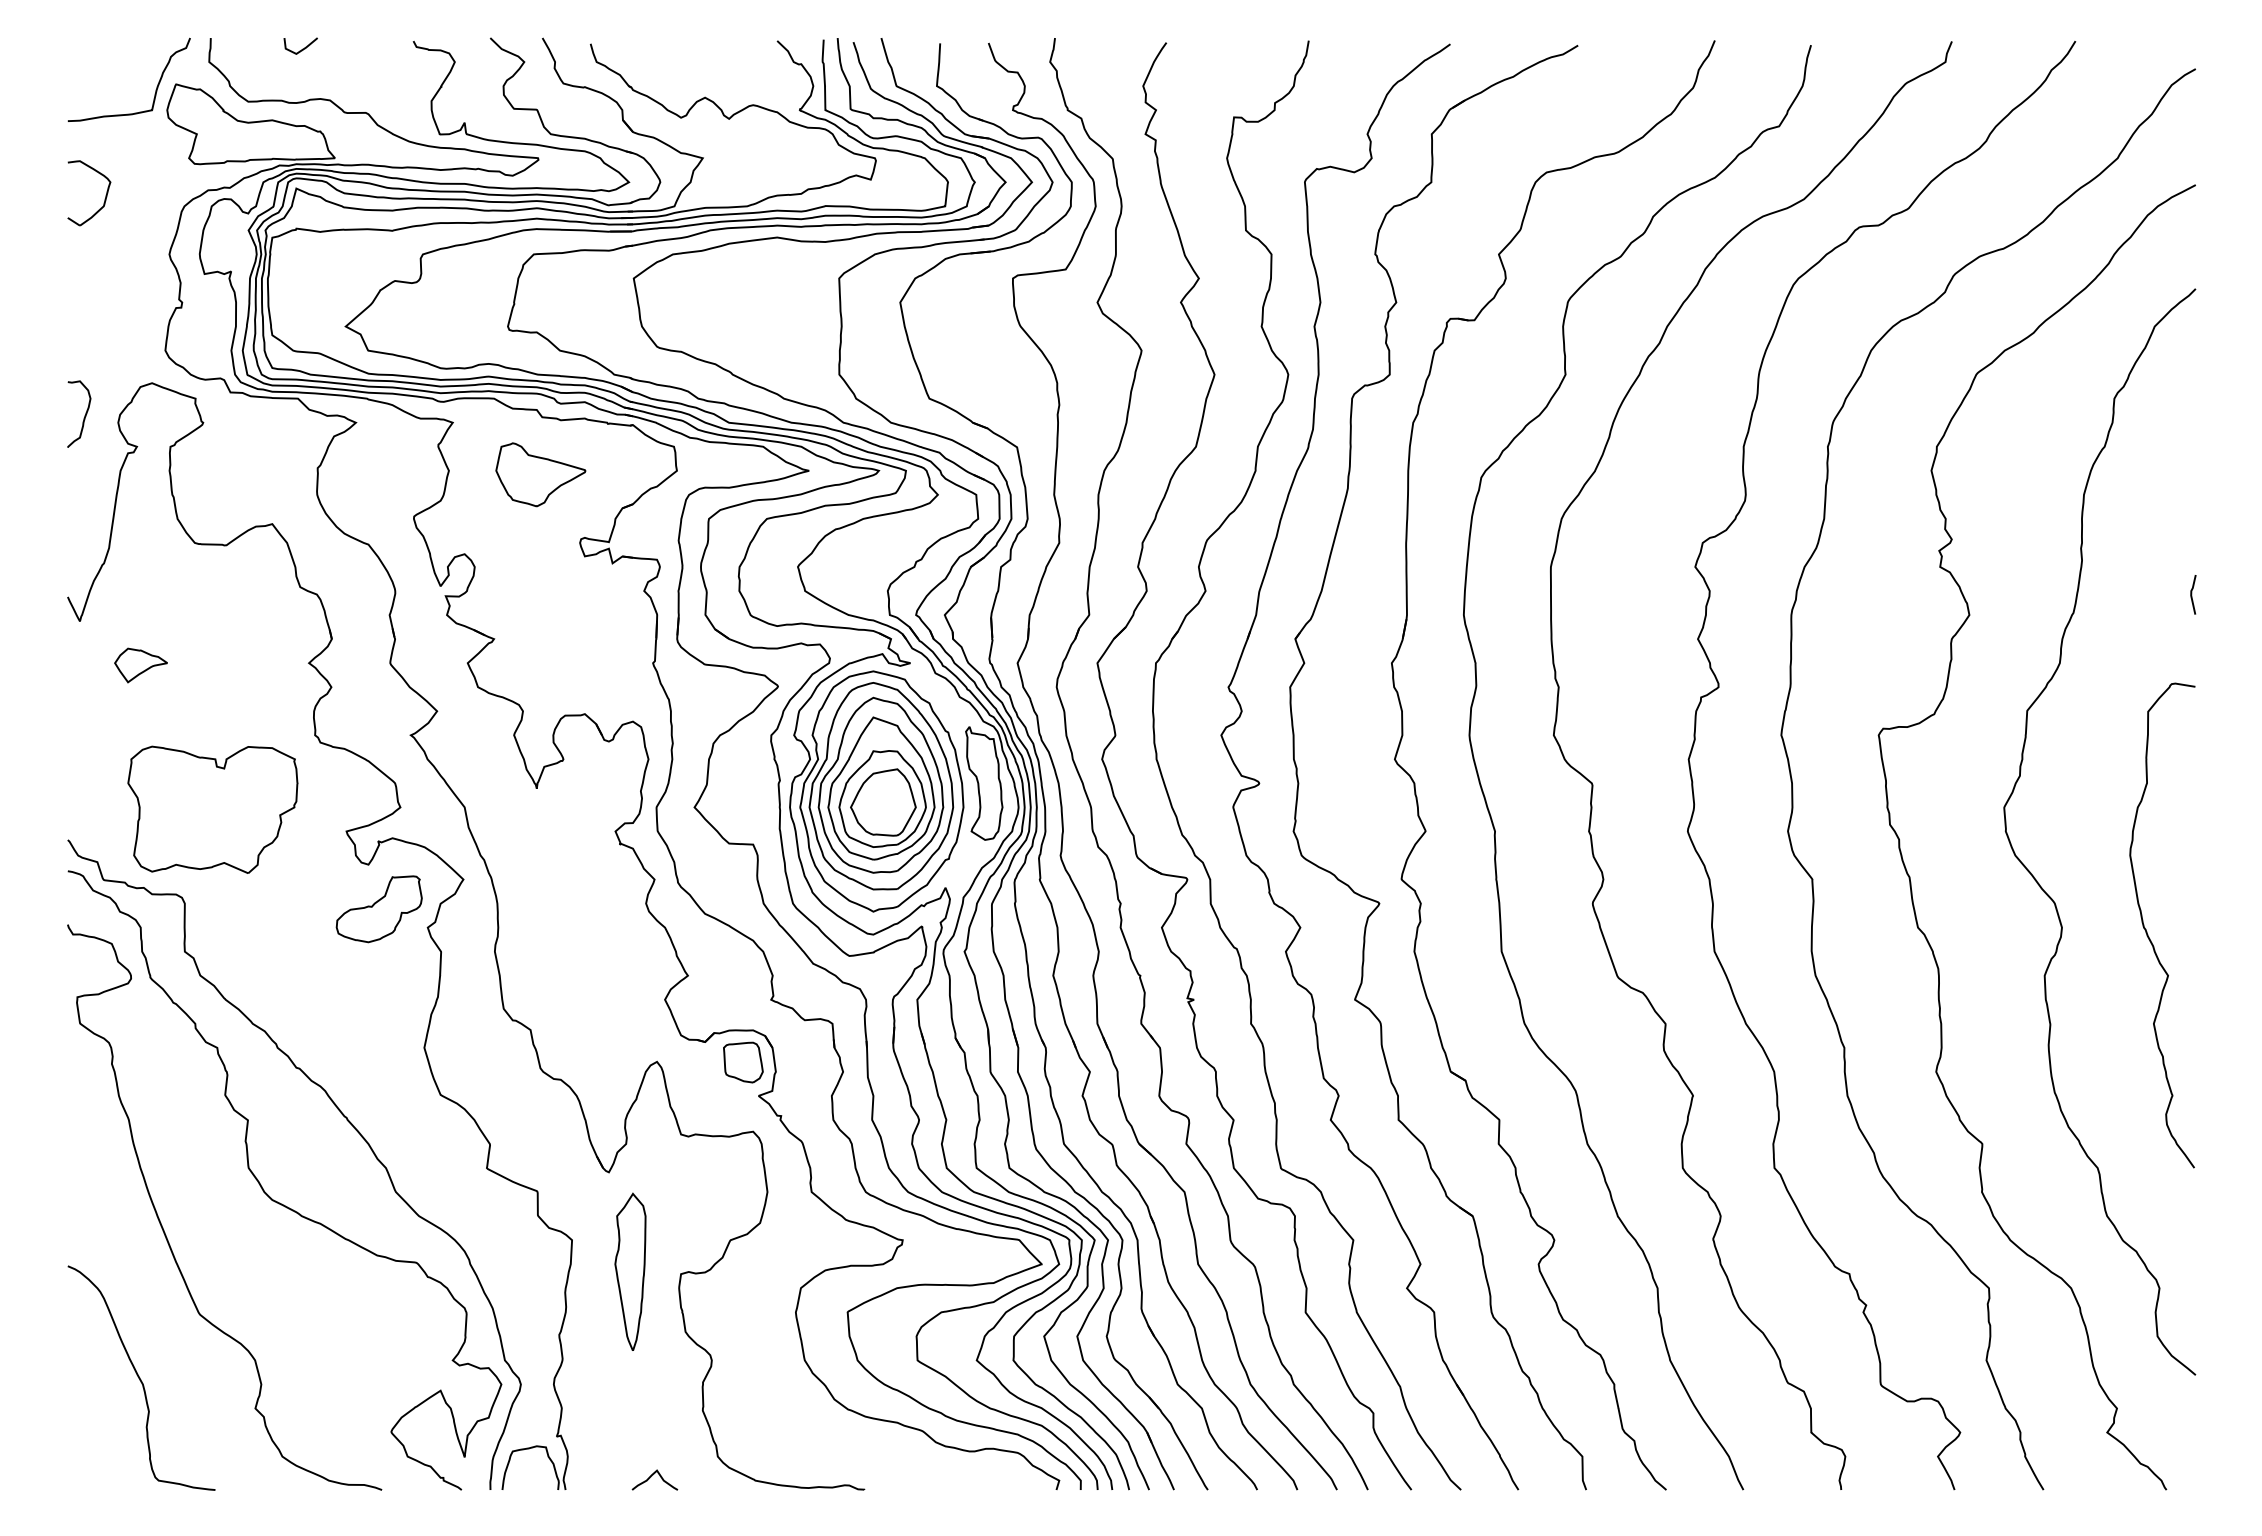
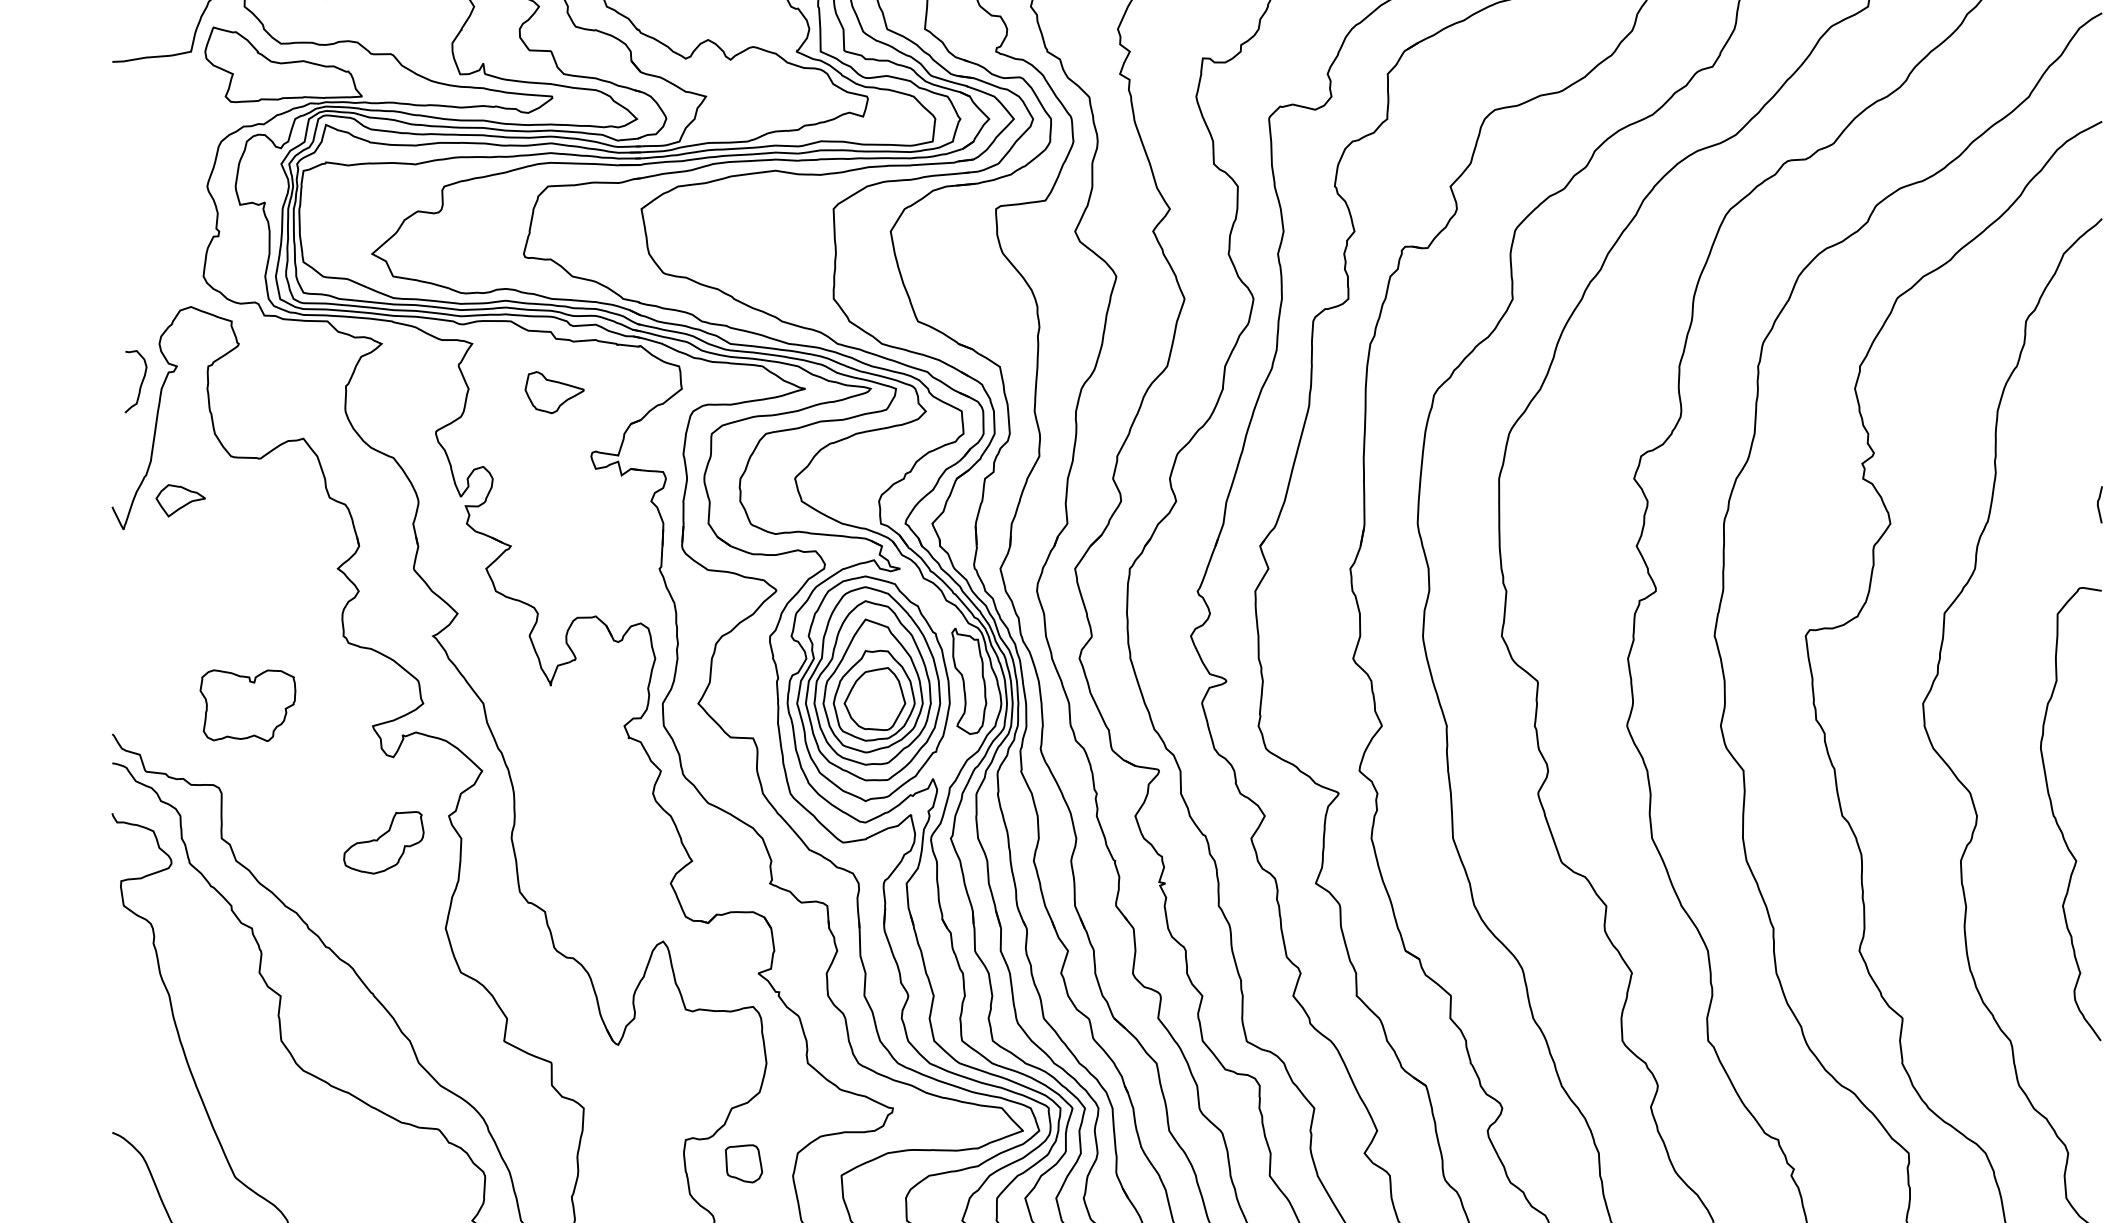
part: (105, 195) -> (147, 131), removed
curve: (84, 415) -> (140, 382), moved
part: (540, 474) -> (554, 392), size x0.7
part: (140, 665) -> (180, 500), moved
part: (212, 809) -> (247, 705), size x0.6
part: (378, 909) -> (383, 843), moved
part: (743, 1062) -> (744, 1163), moved
part: (630, 1271) -> (638, 1137), removed

